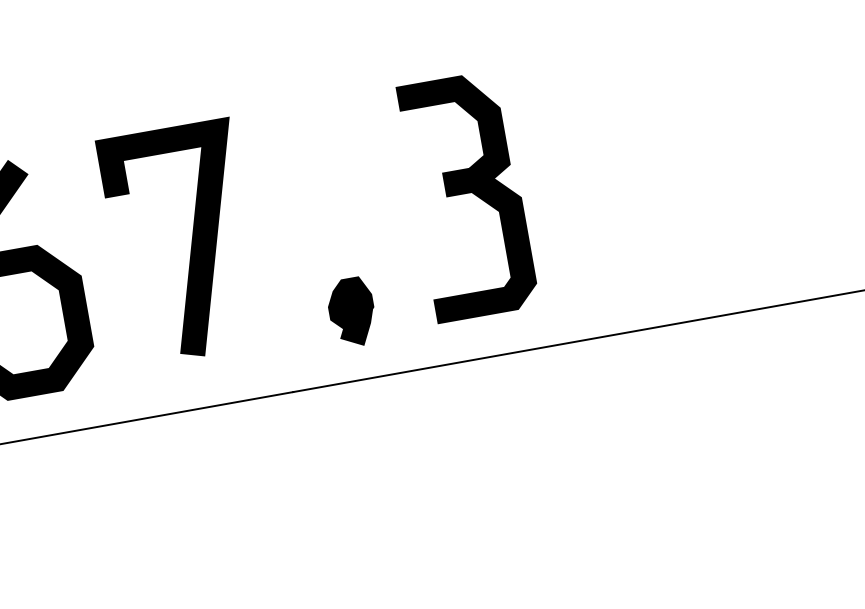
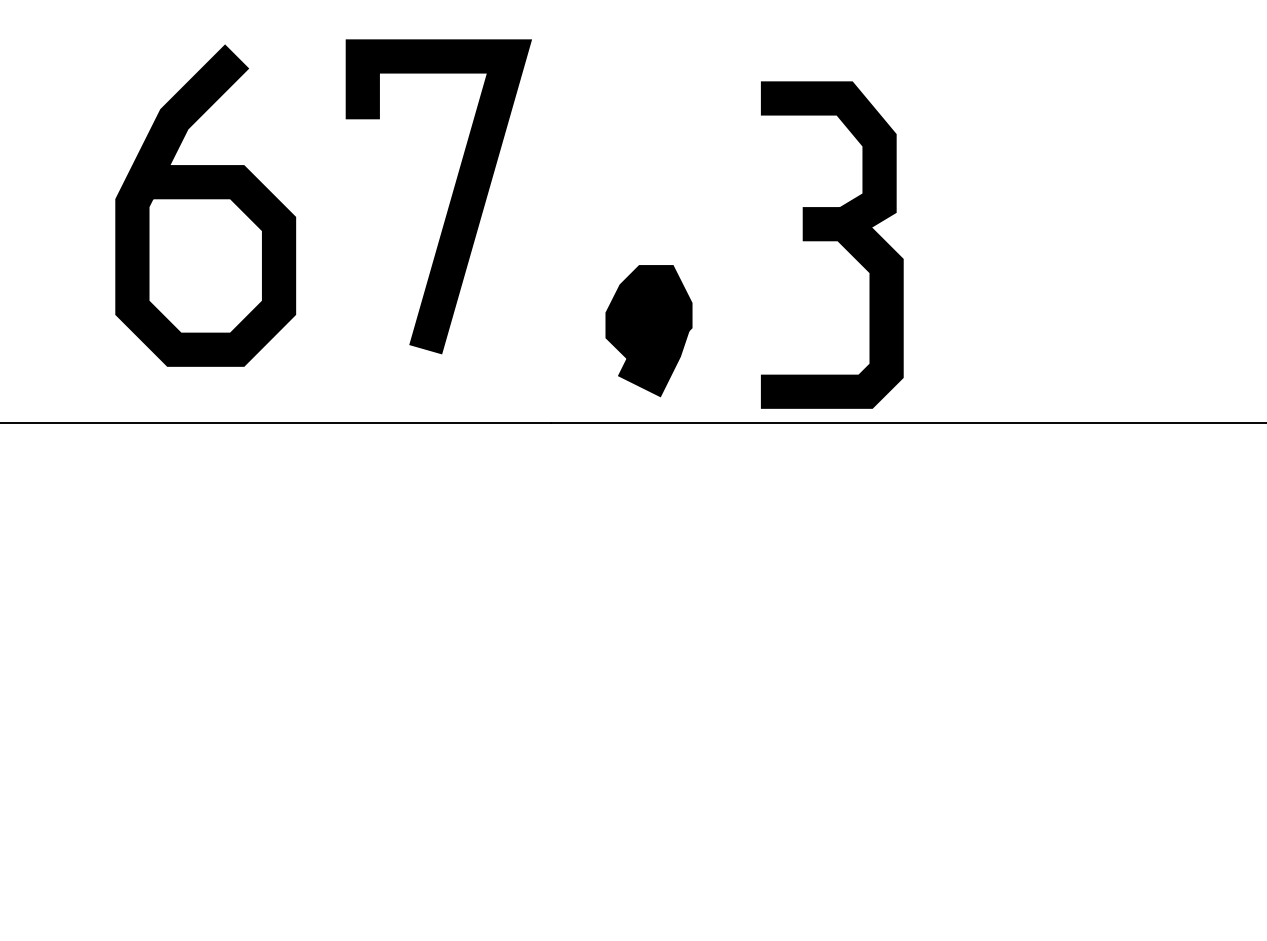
part: (468, 196) -> (832, 244), moved
part: (352, 312) -> (649, 330), size x1.4

